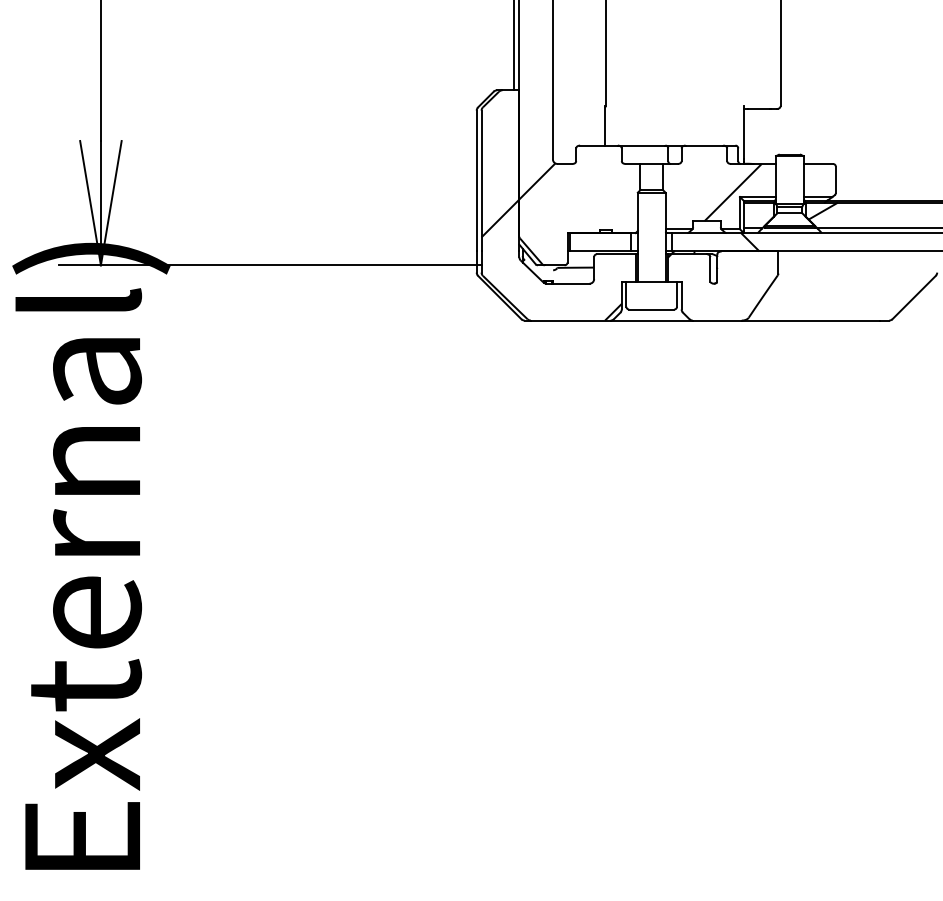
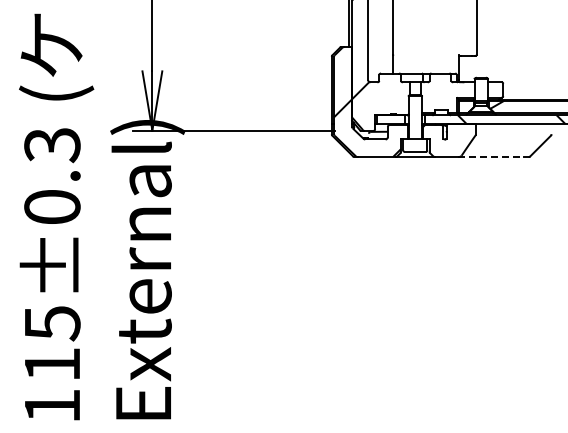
hatch: (731, 191) -> (453, 95), removed
line: (811, 321) -> (491, 157), solid -> dashed

